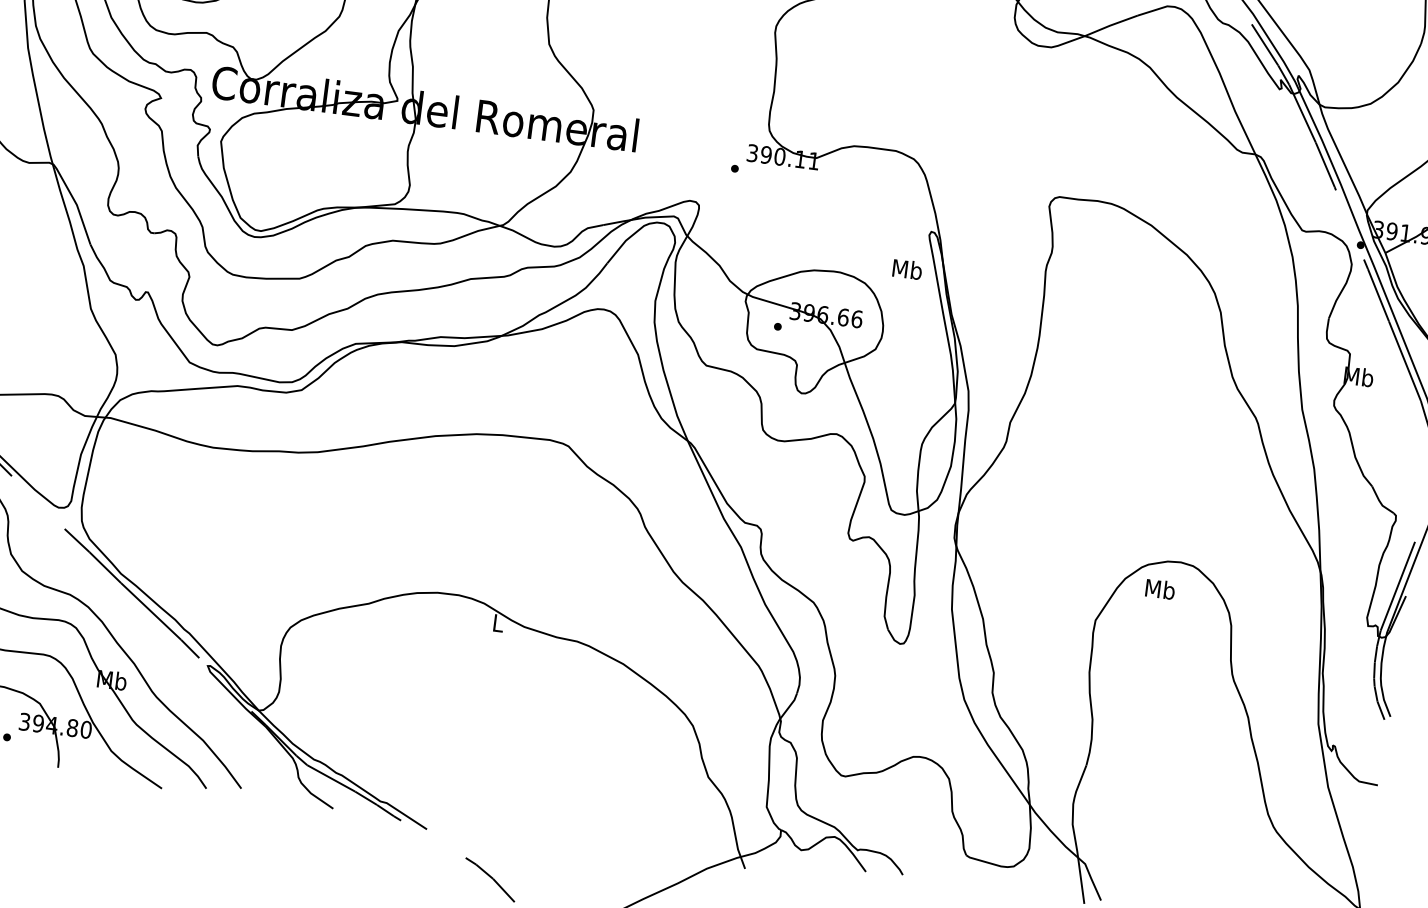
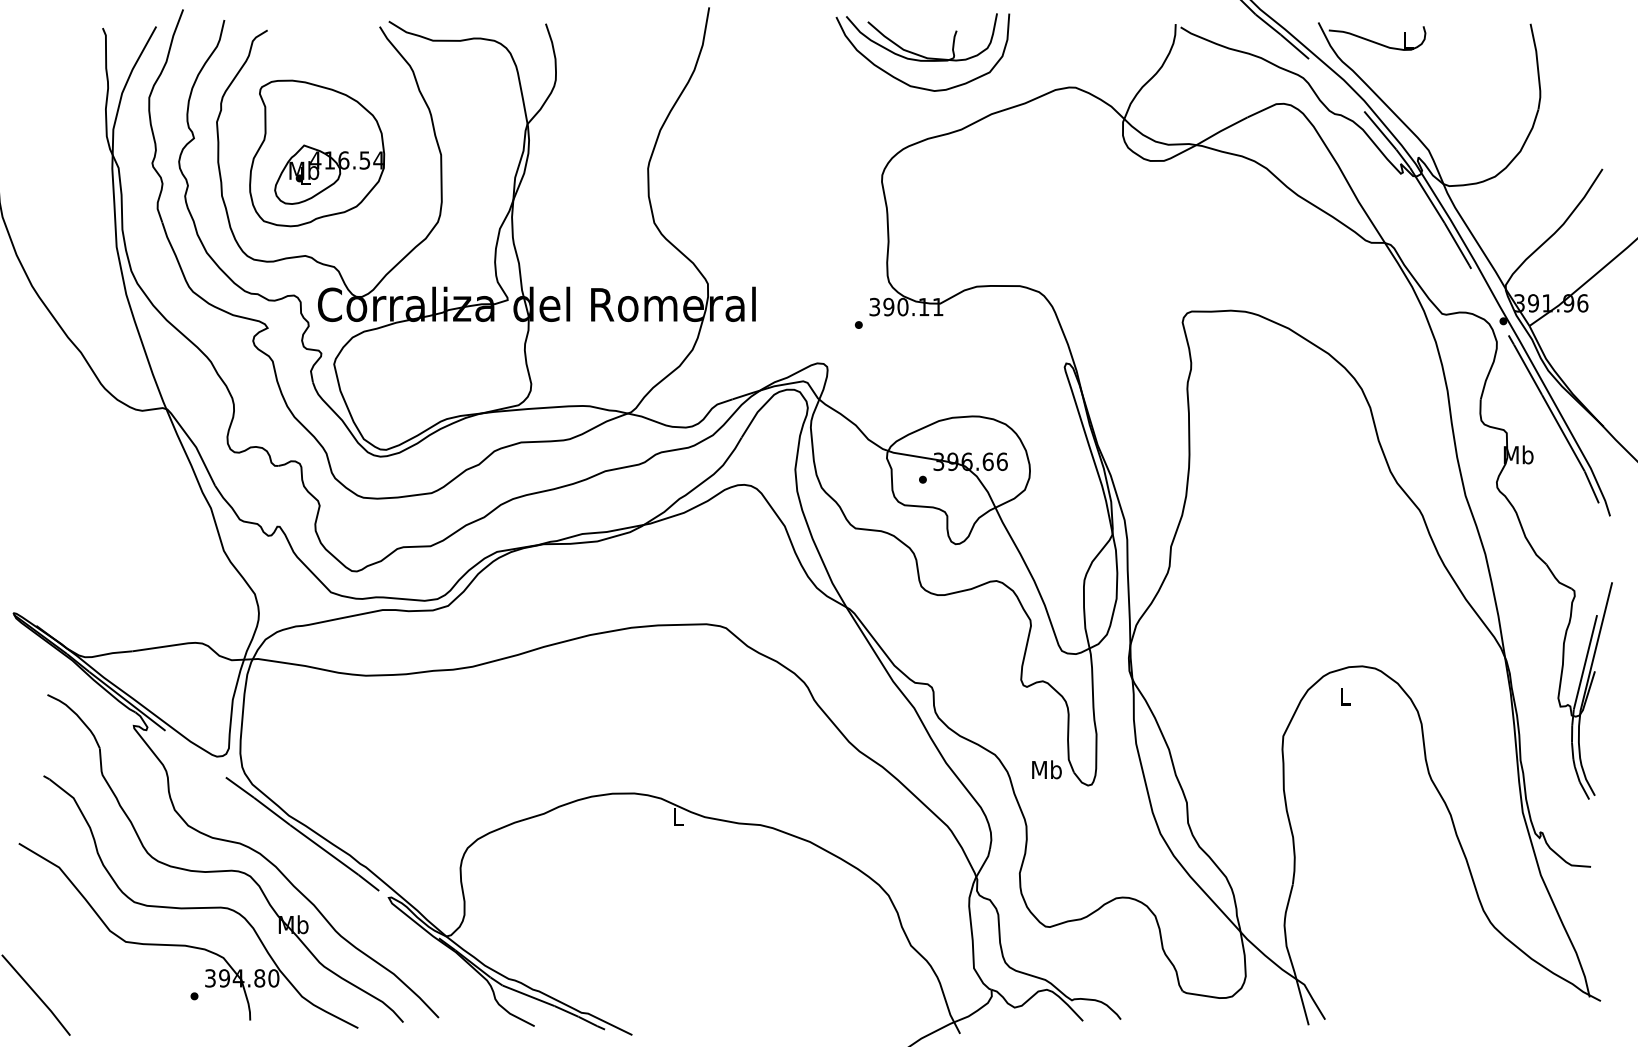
text: (907, 269) -> (1046, 769), moved
text: (1160, 588) -> (1344, 695), Mb -> L

